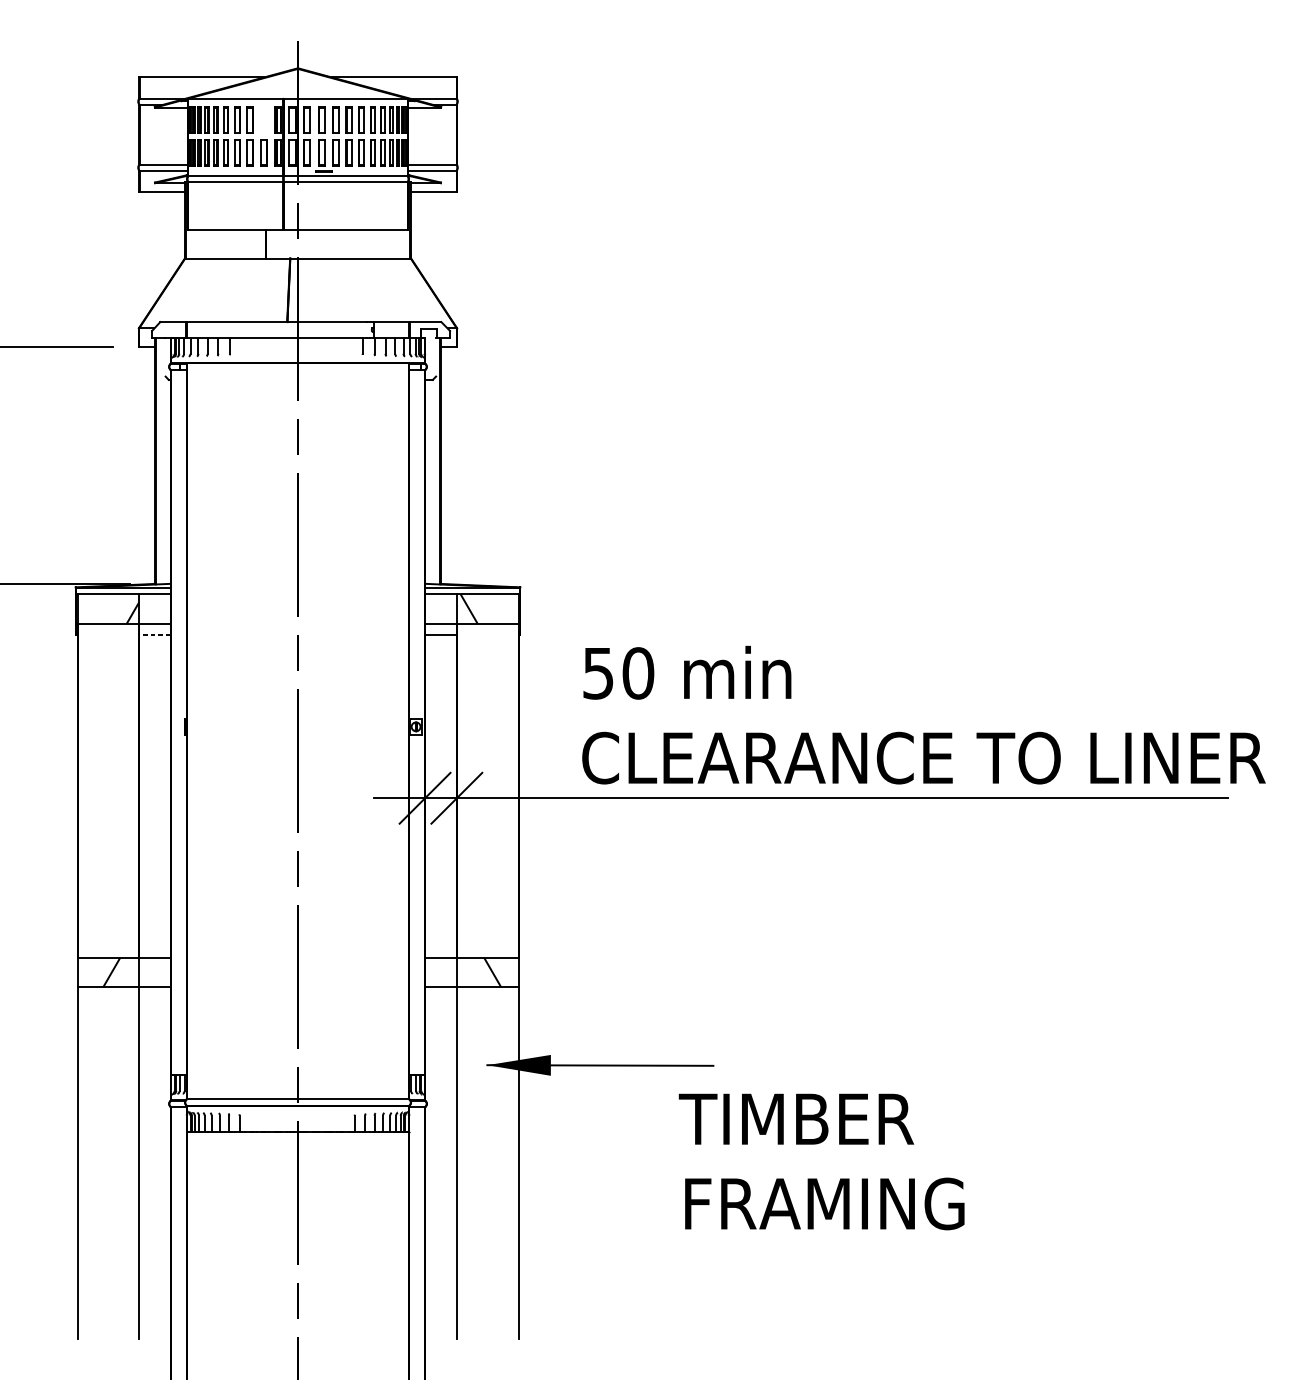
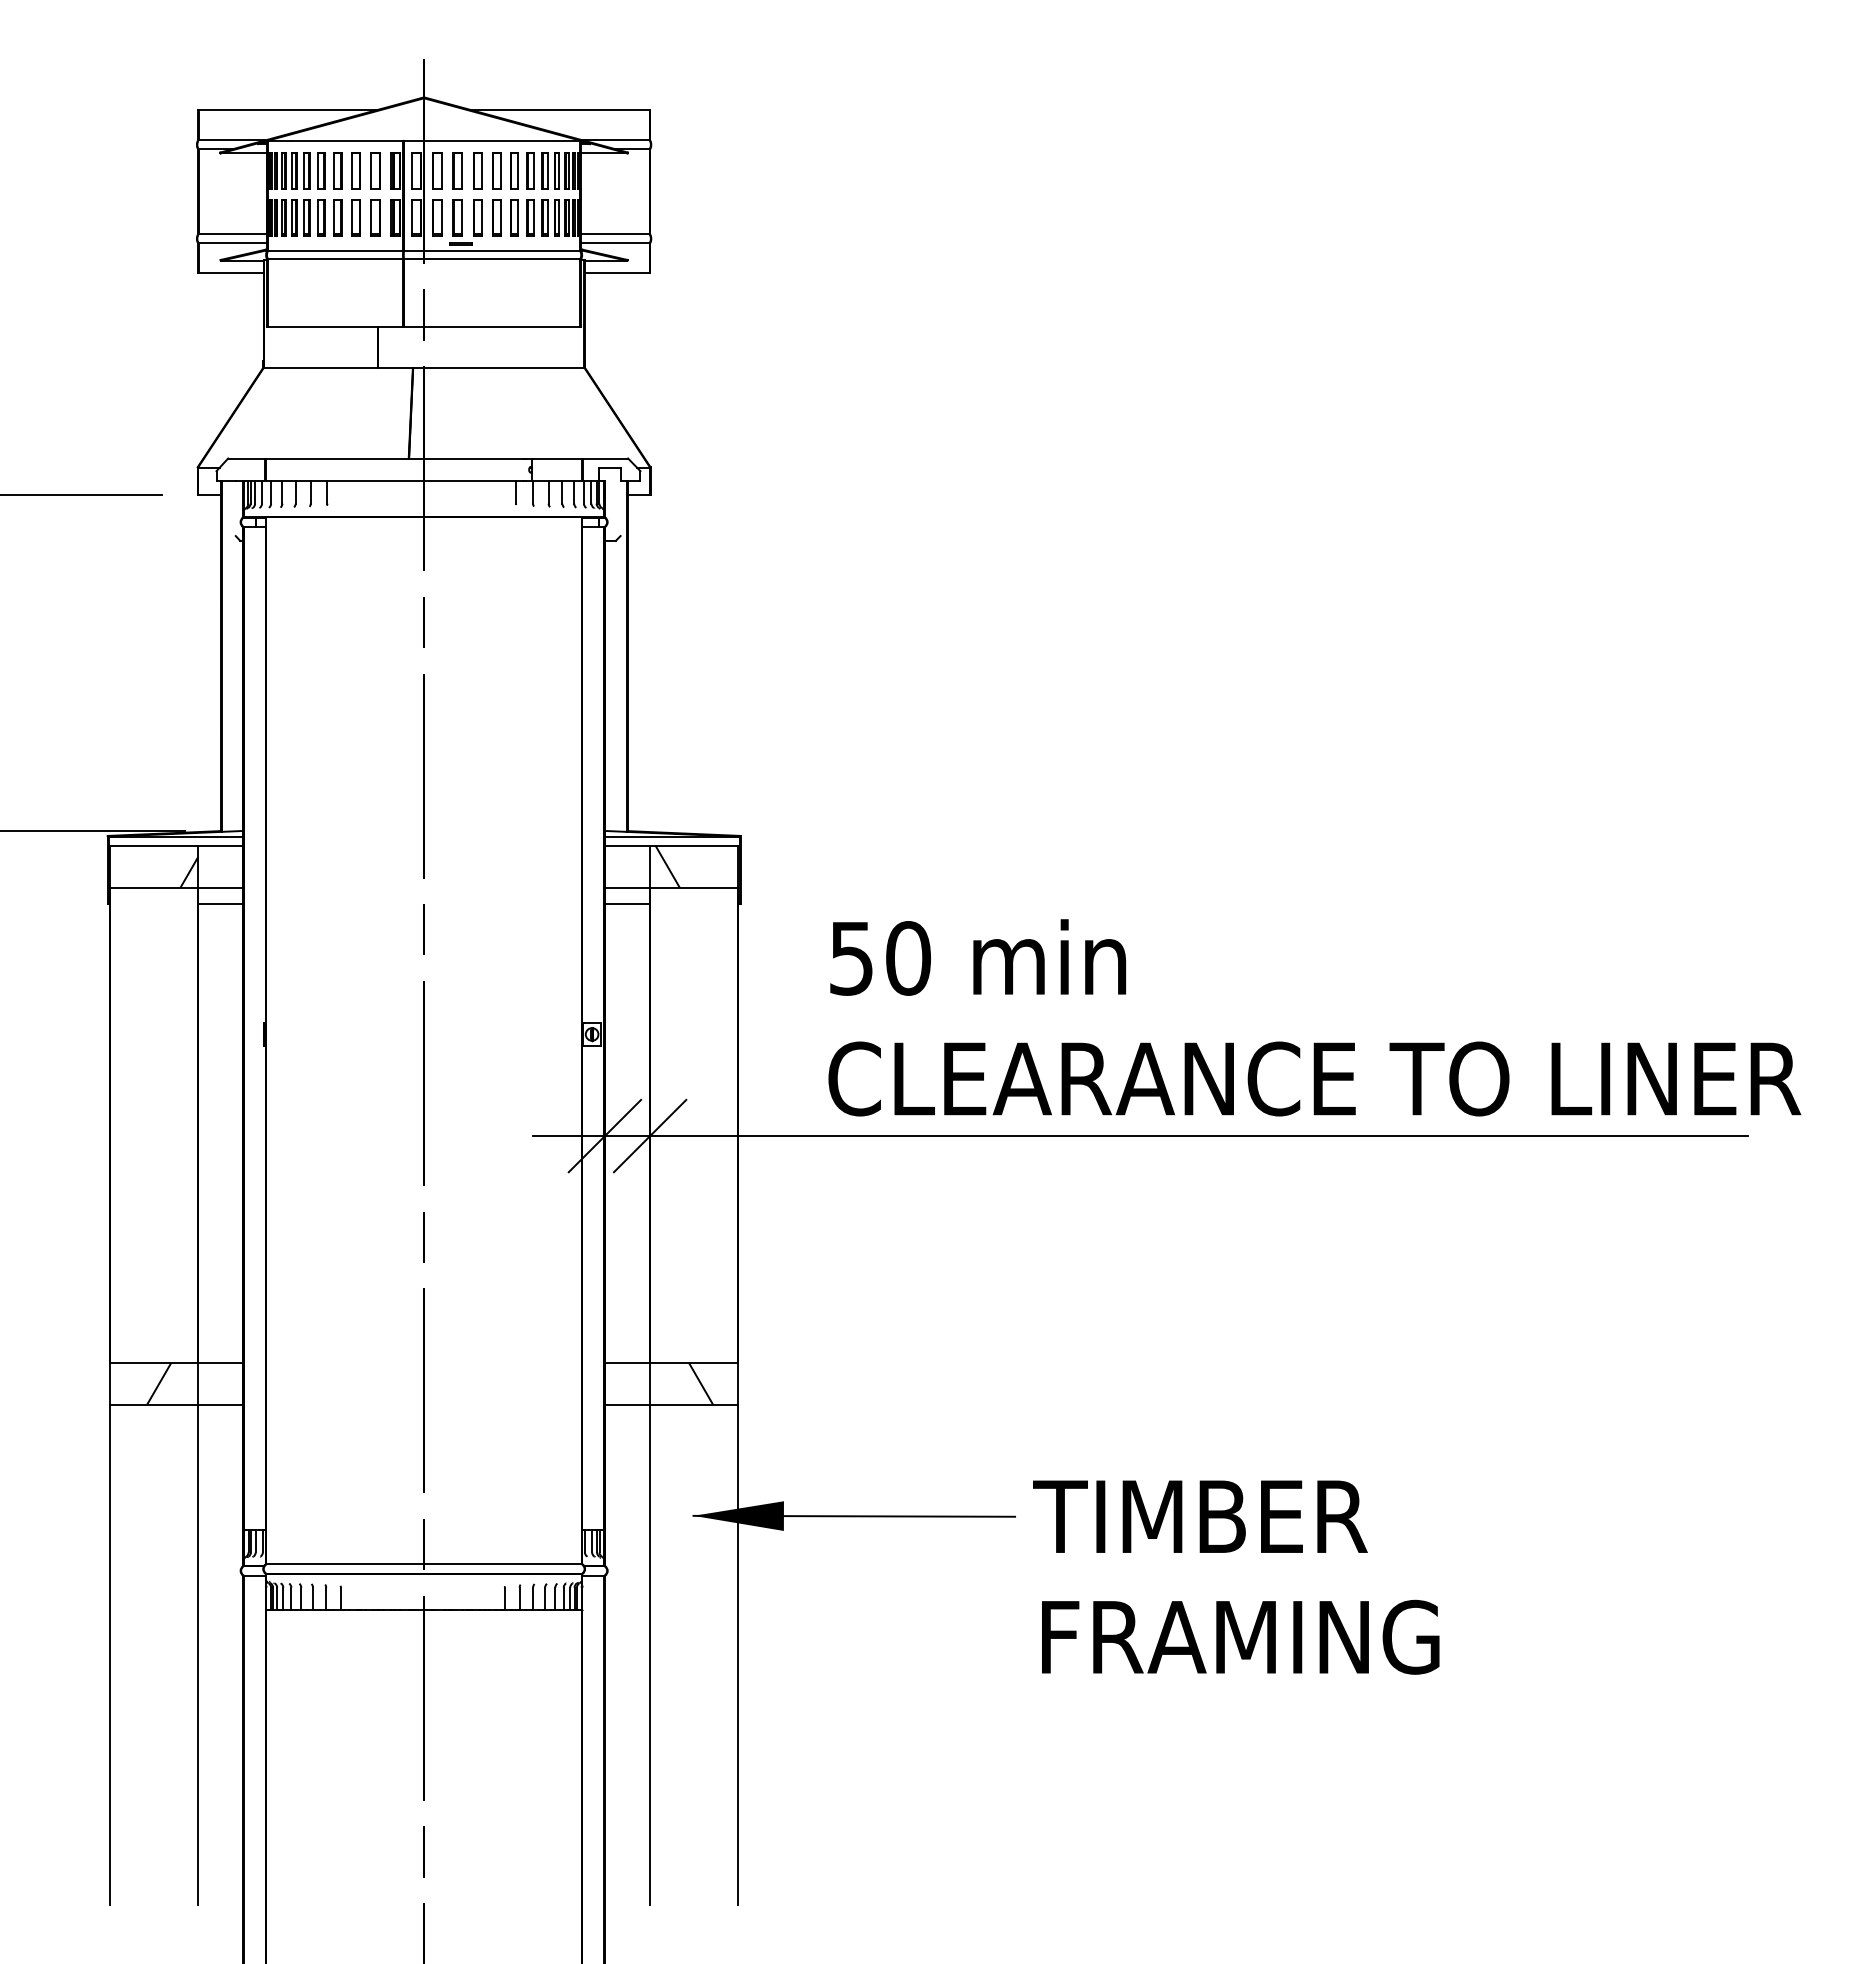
part: (263, 119) -> (375, 170), added
line: (154, 634) -> (220, 903), dashed -> solid
text: (821, 1161) -> (1236, 1577), moved

